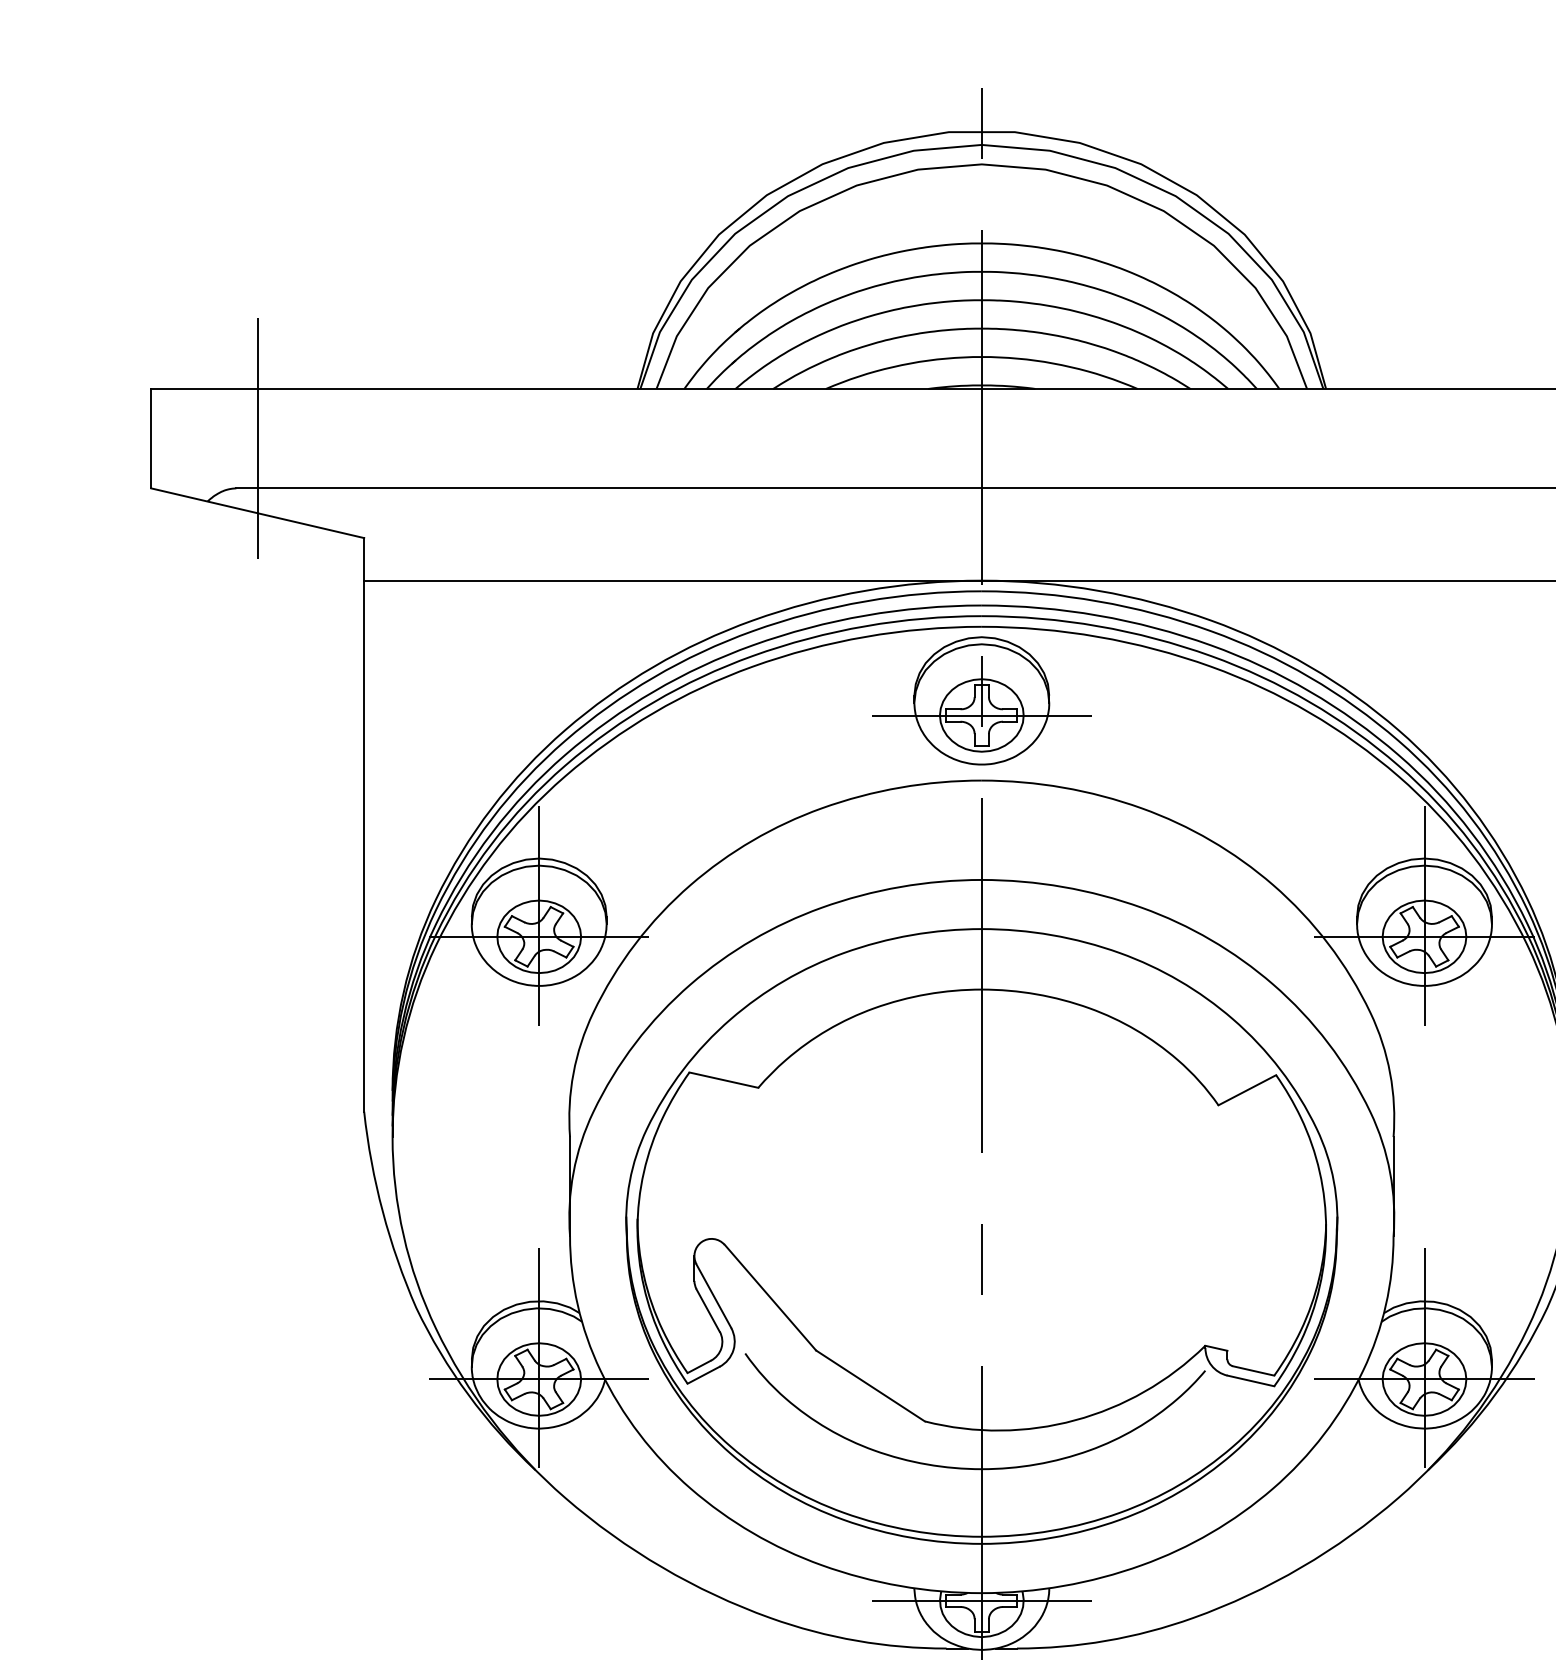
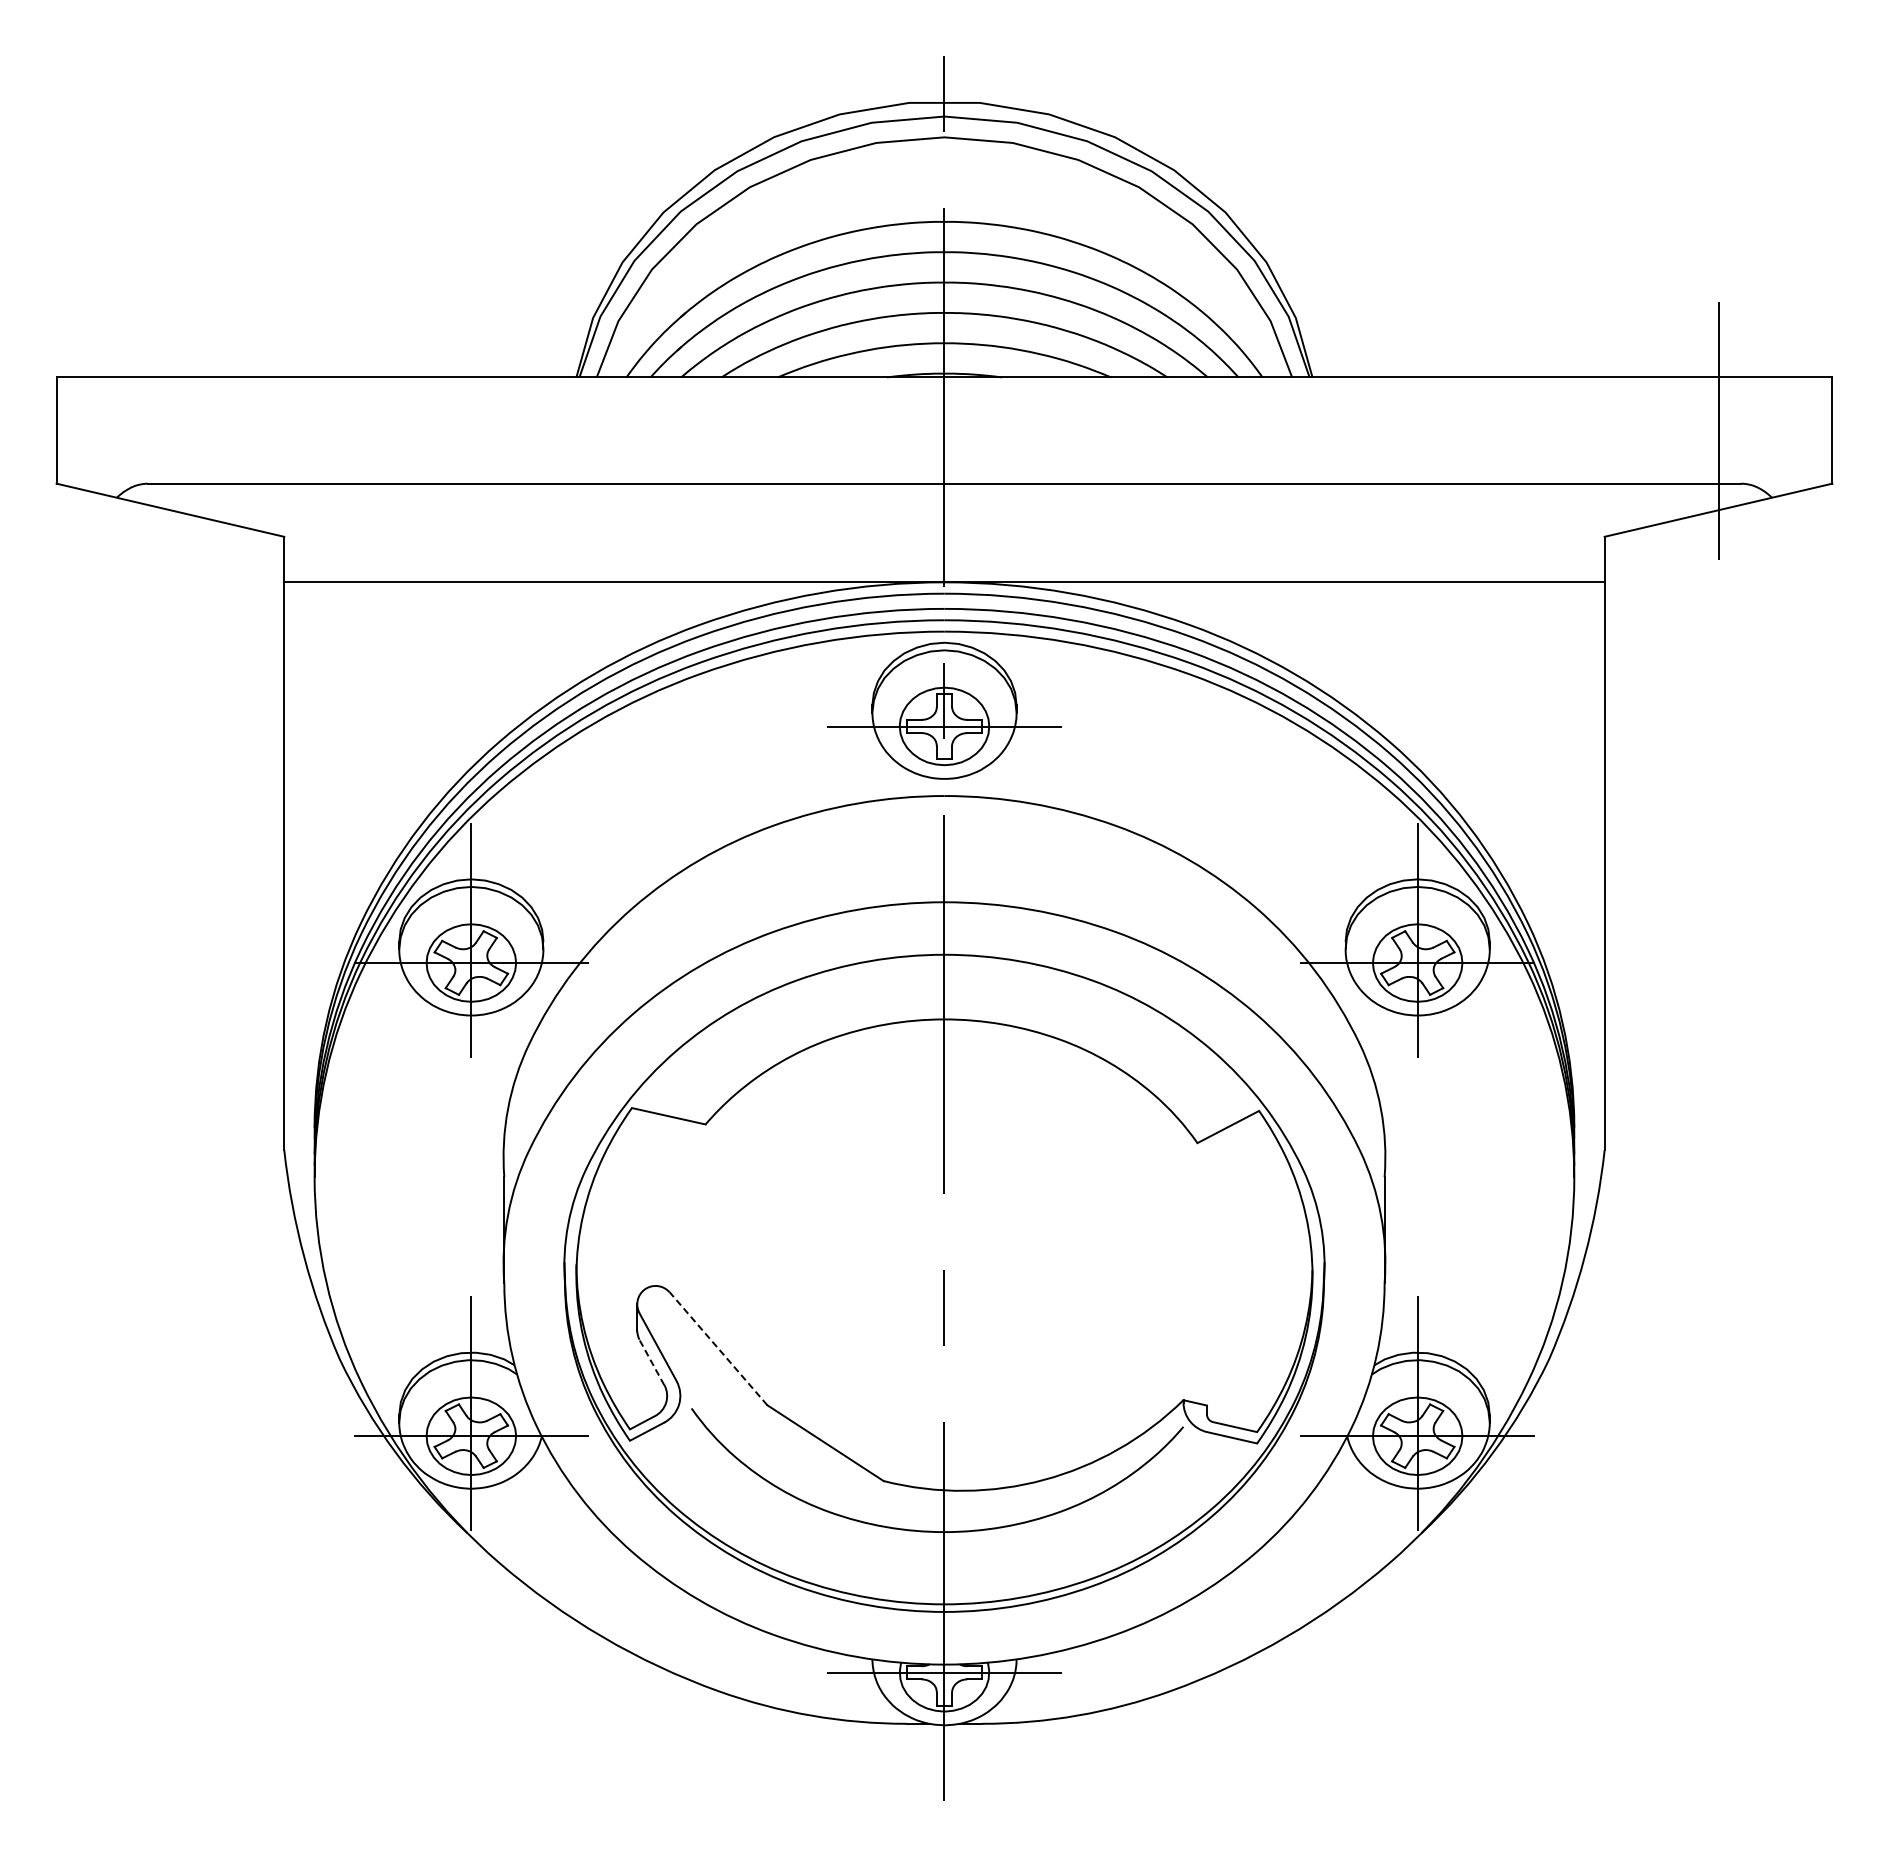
line: (257, 438) -> (170, 430), removed
line: (770, 1297) -> (718, 1348), solid -> dashed
line: (707, 1310) -> (651, 1362), solid -> dashed

